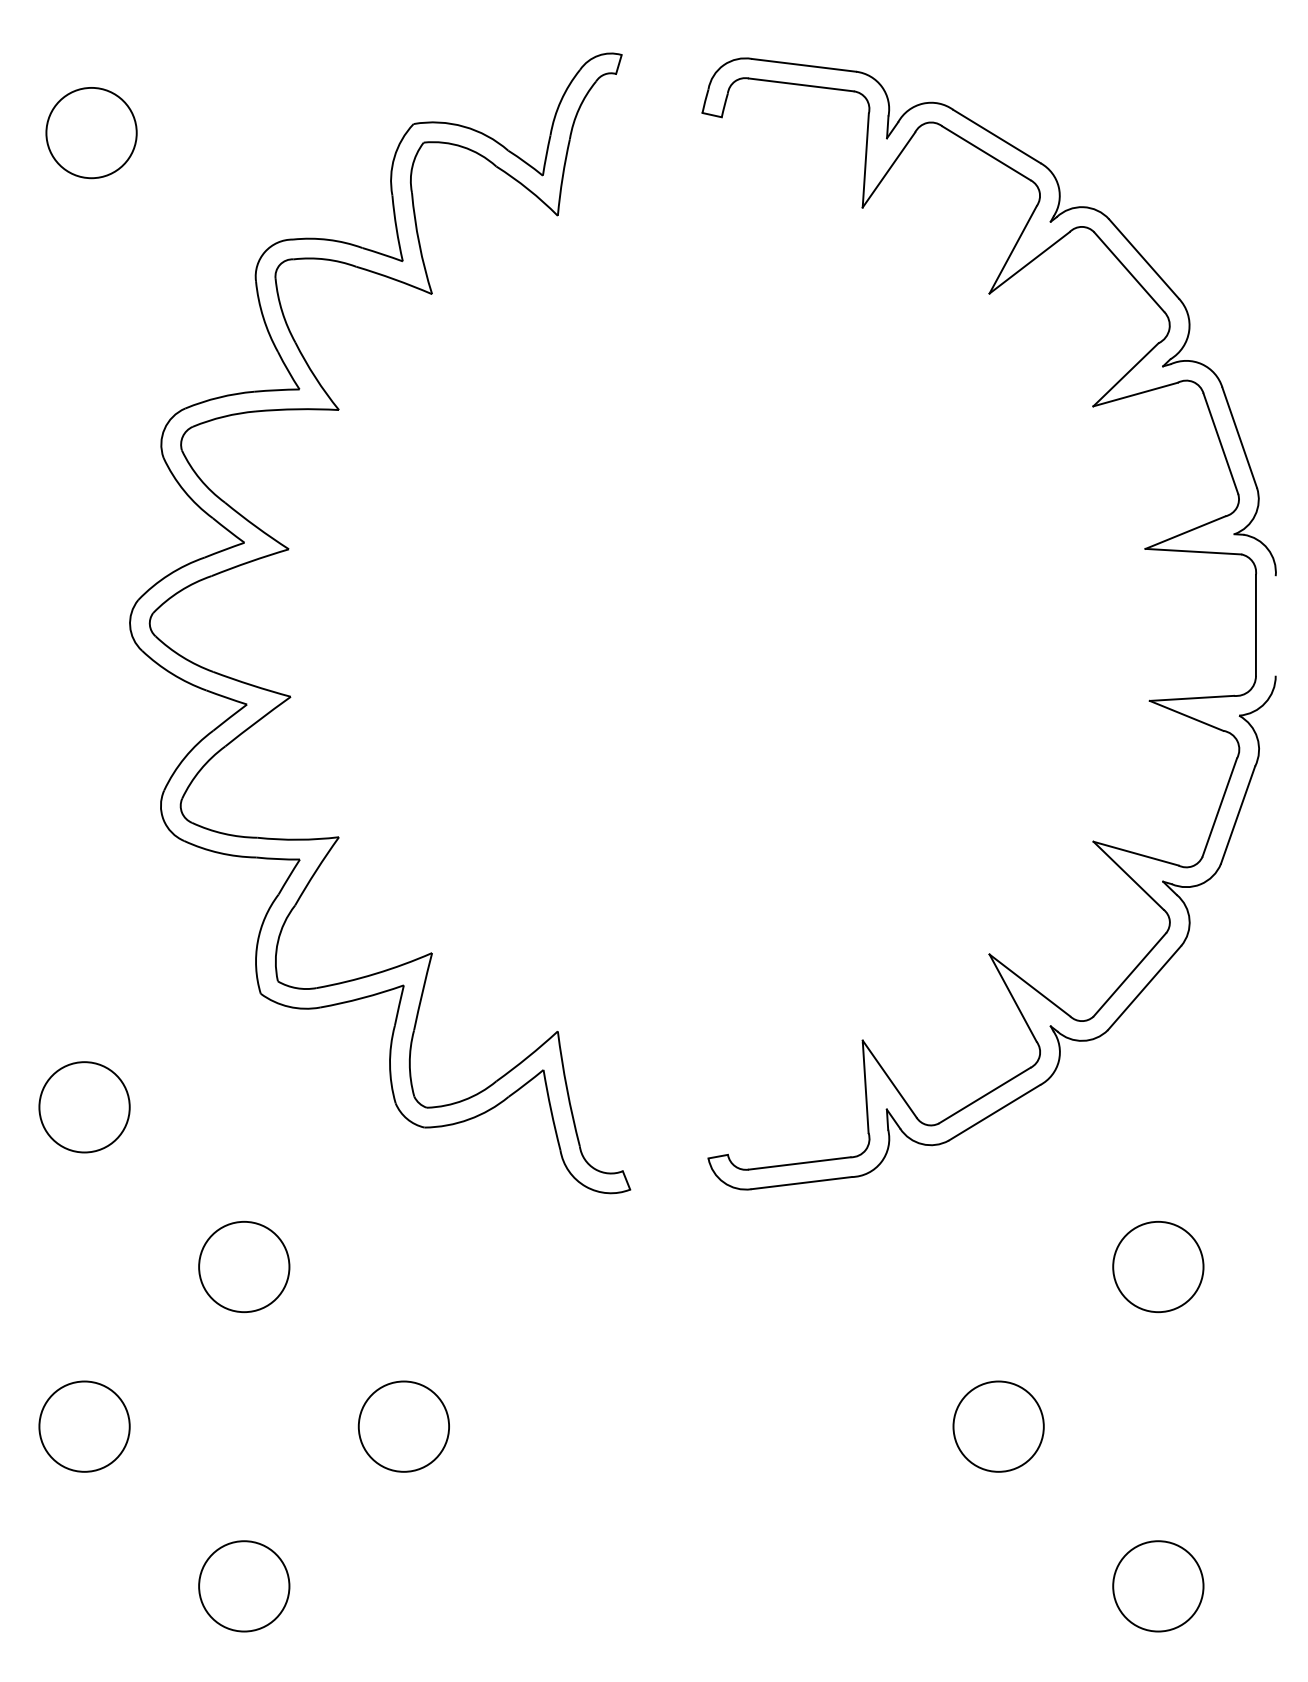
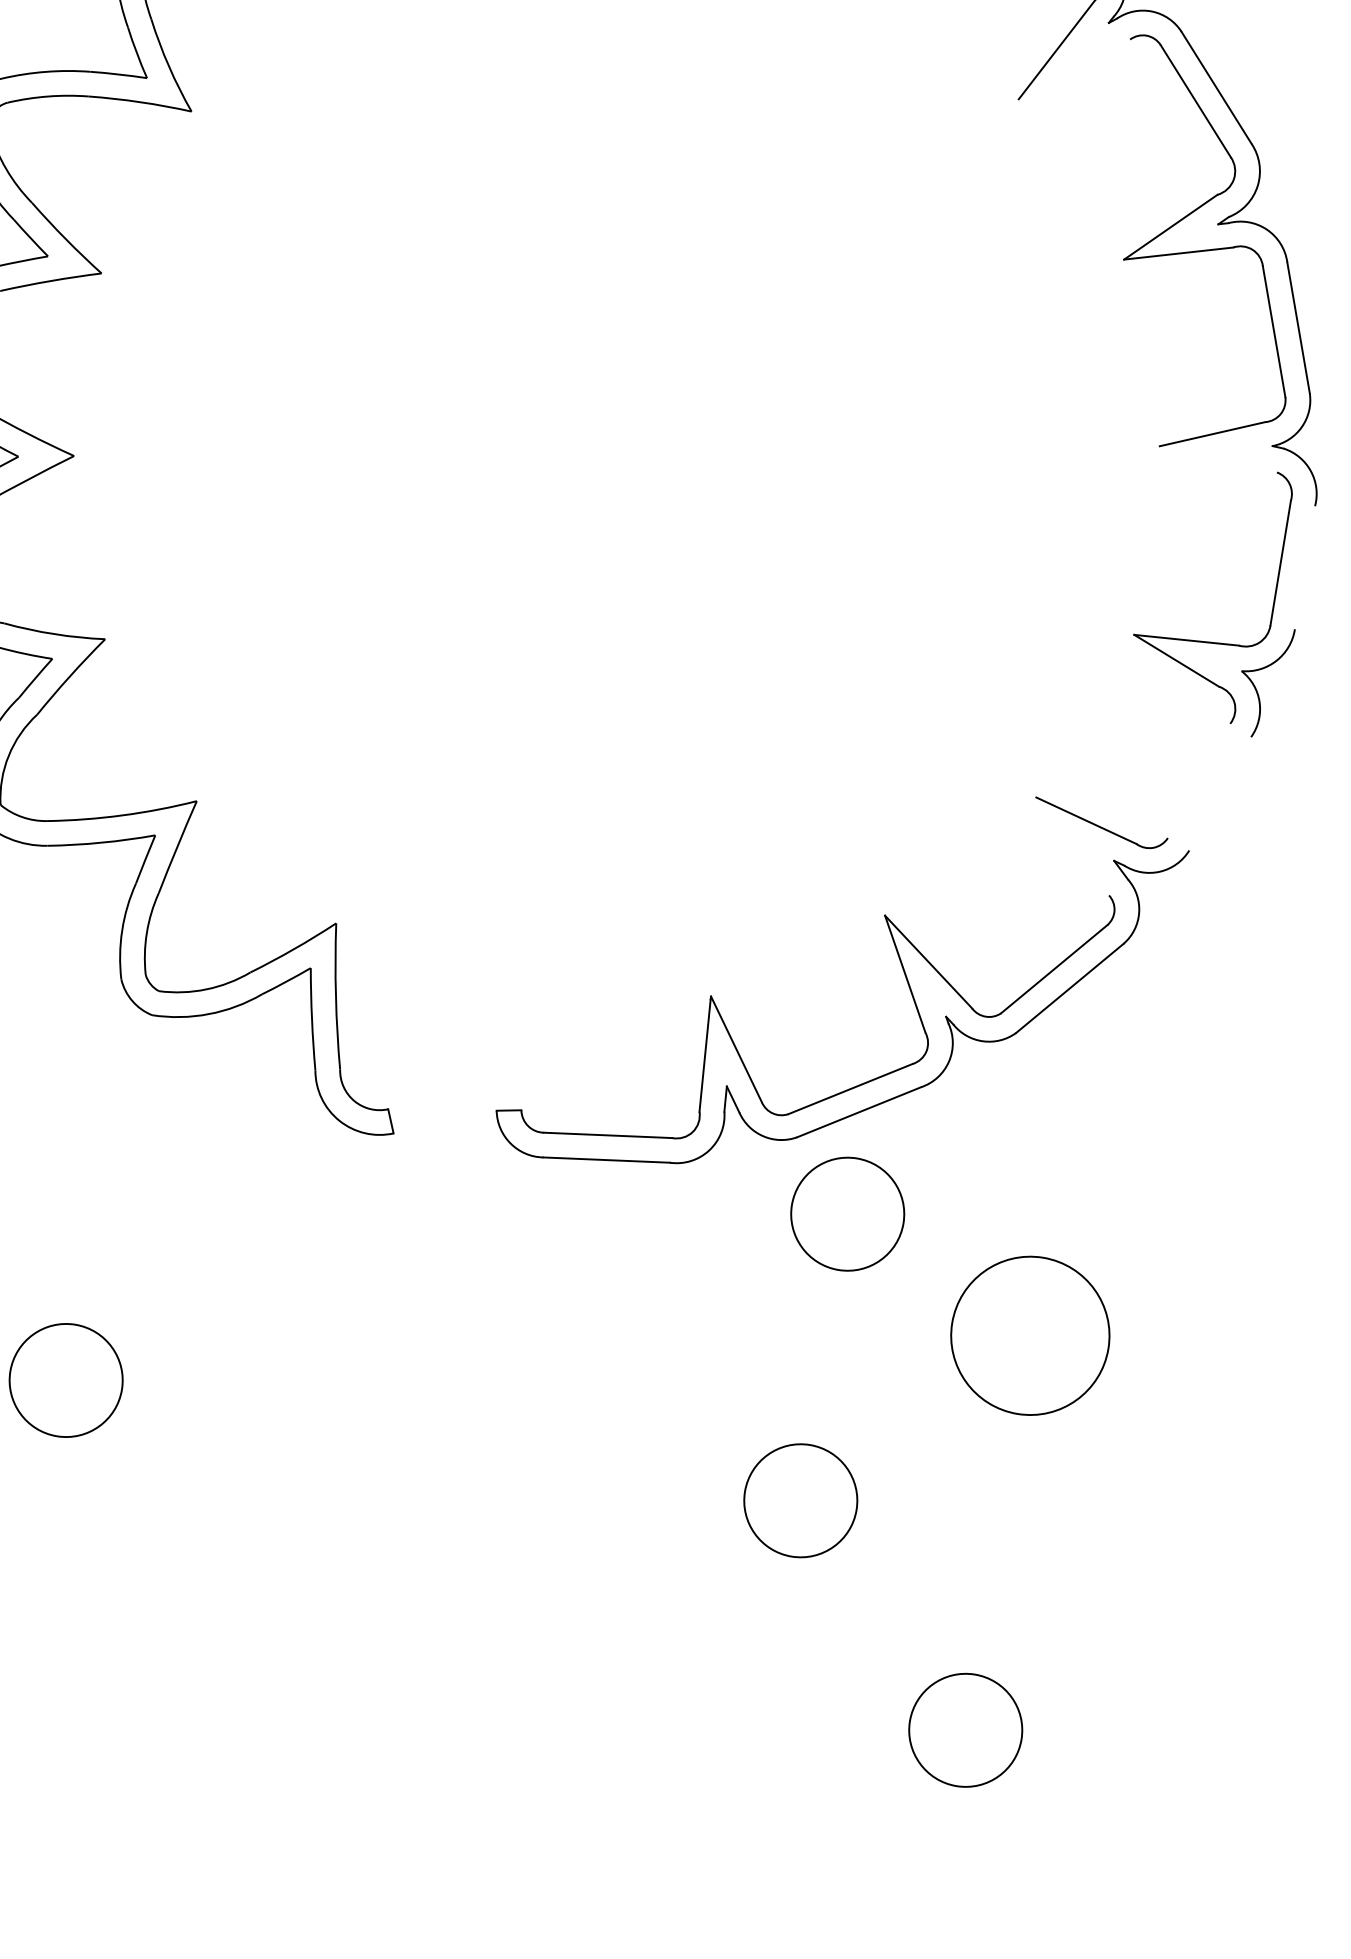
line: (1029, 262) -> (1074, 68), removed
line: (1193, 551) -> (1218, 459), removed
line: (1219, 807) -> (1198, 780), removed
line: (1238, 814) -> (1220, 793), removed
line: (1128, 875) -> (1072, 846), removed
circle: (998, 1194) -> (847, 1213), added
circle: (1158, 1266) -> (1030, 1335), size x1.4

